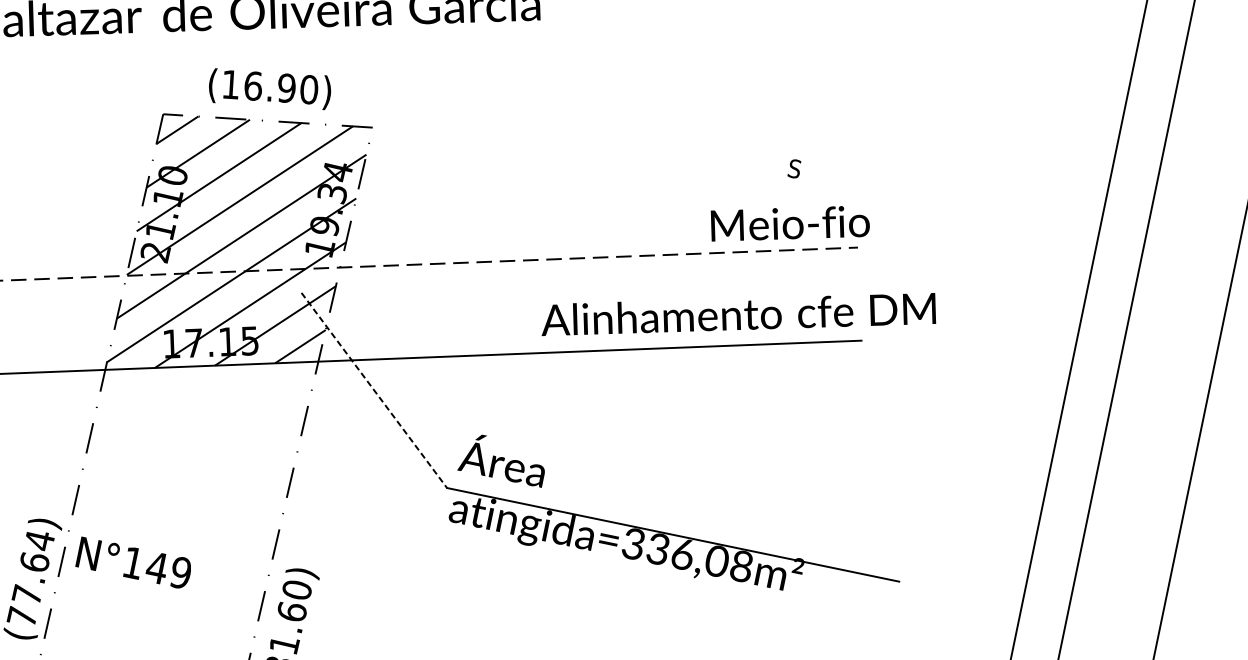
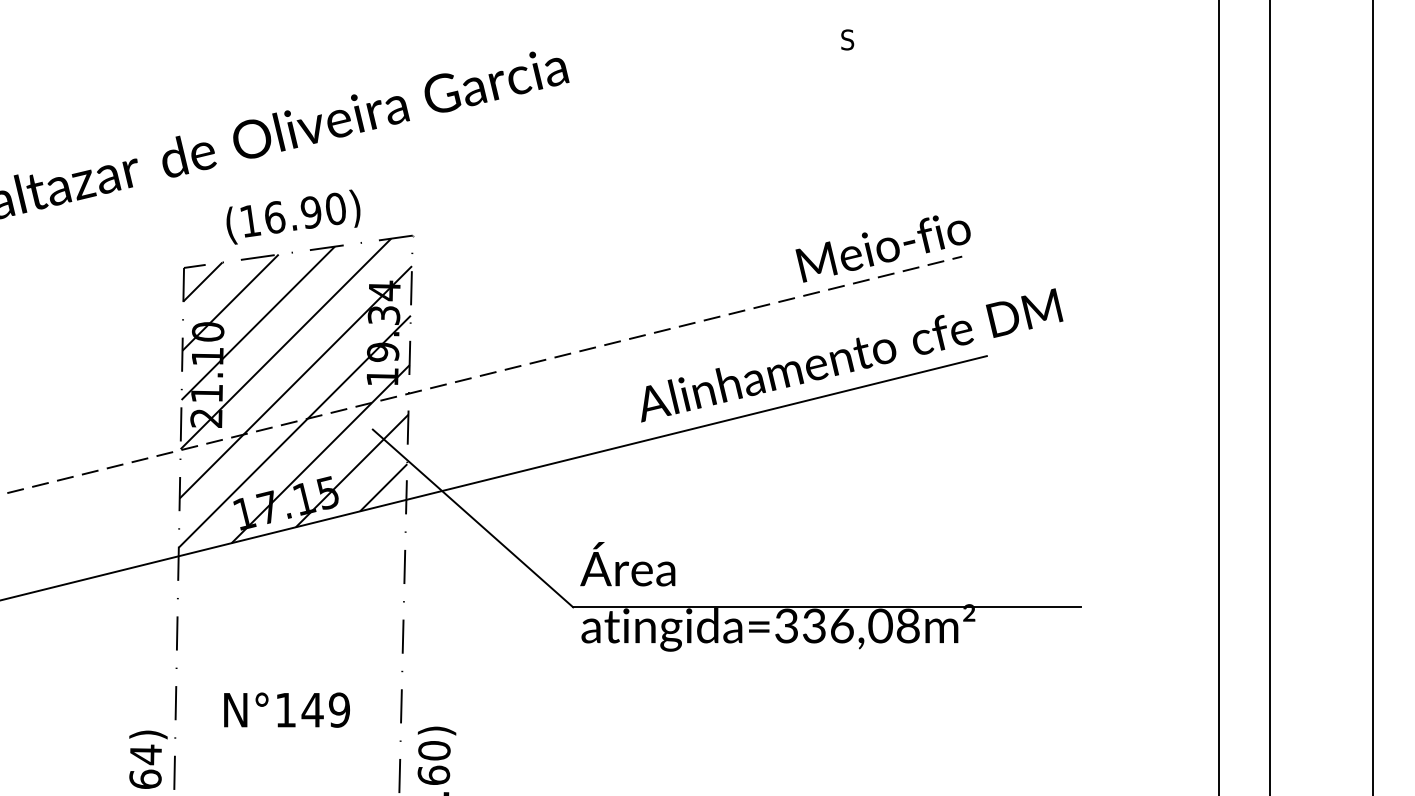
text: (794, 168) -> (847, 39), moved
line: (374, 390) -> (473, 518), dashed -> solid
text: (133, 562) -> (286, 709), moved

